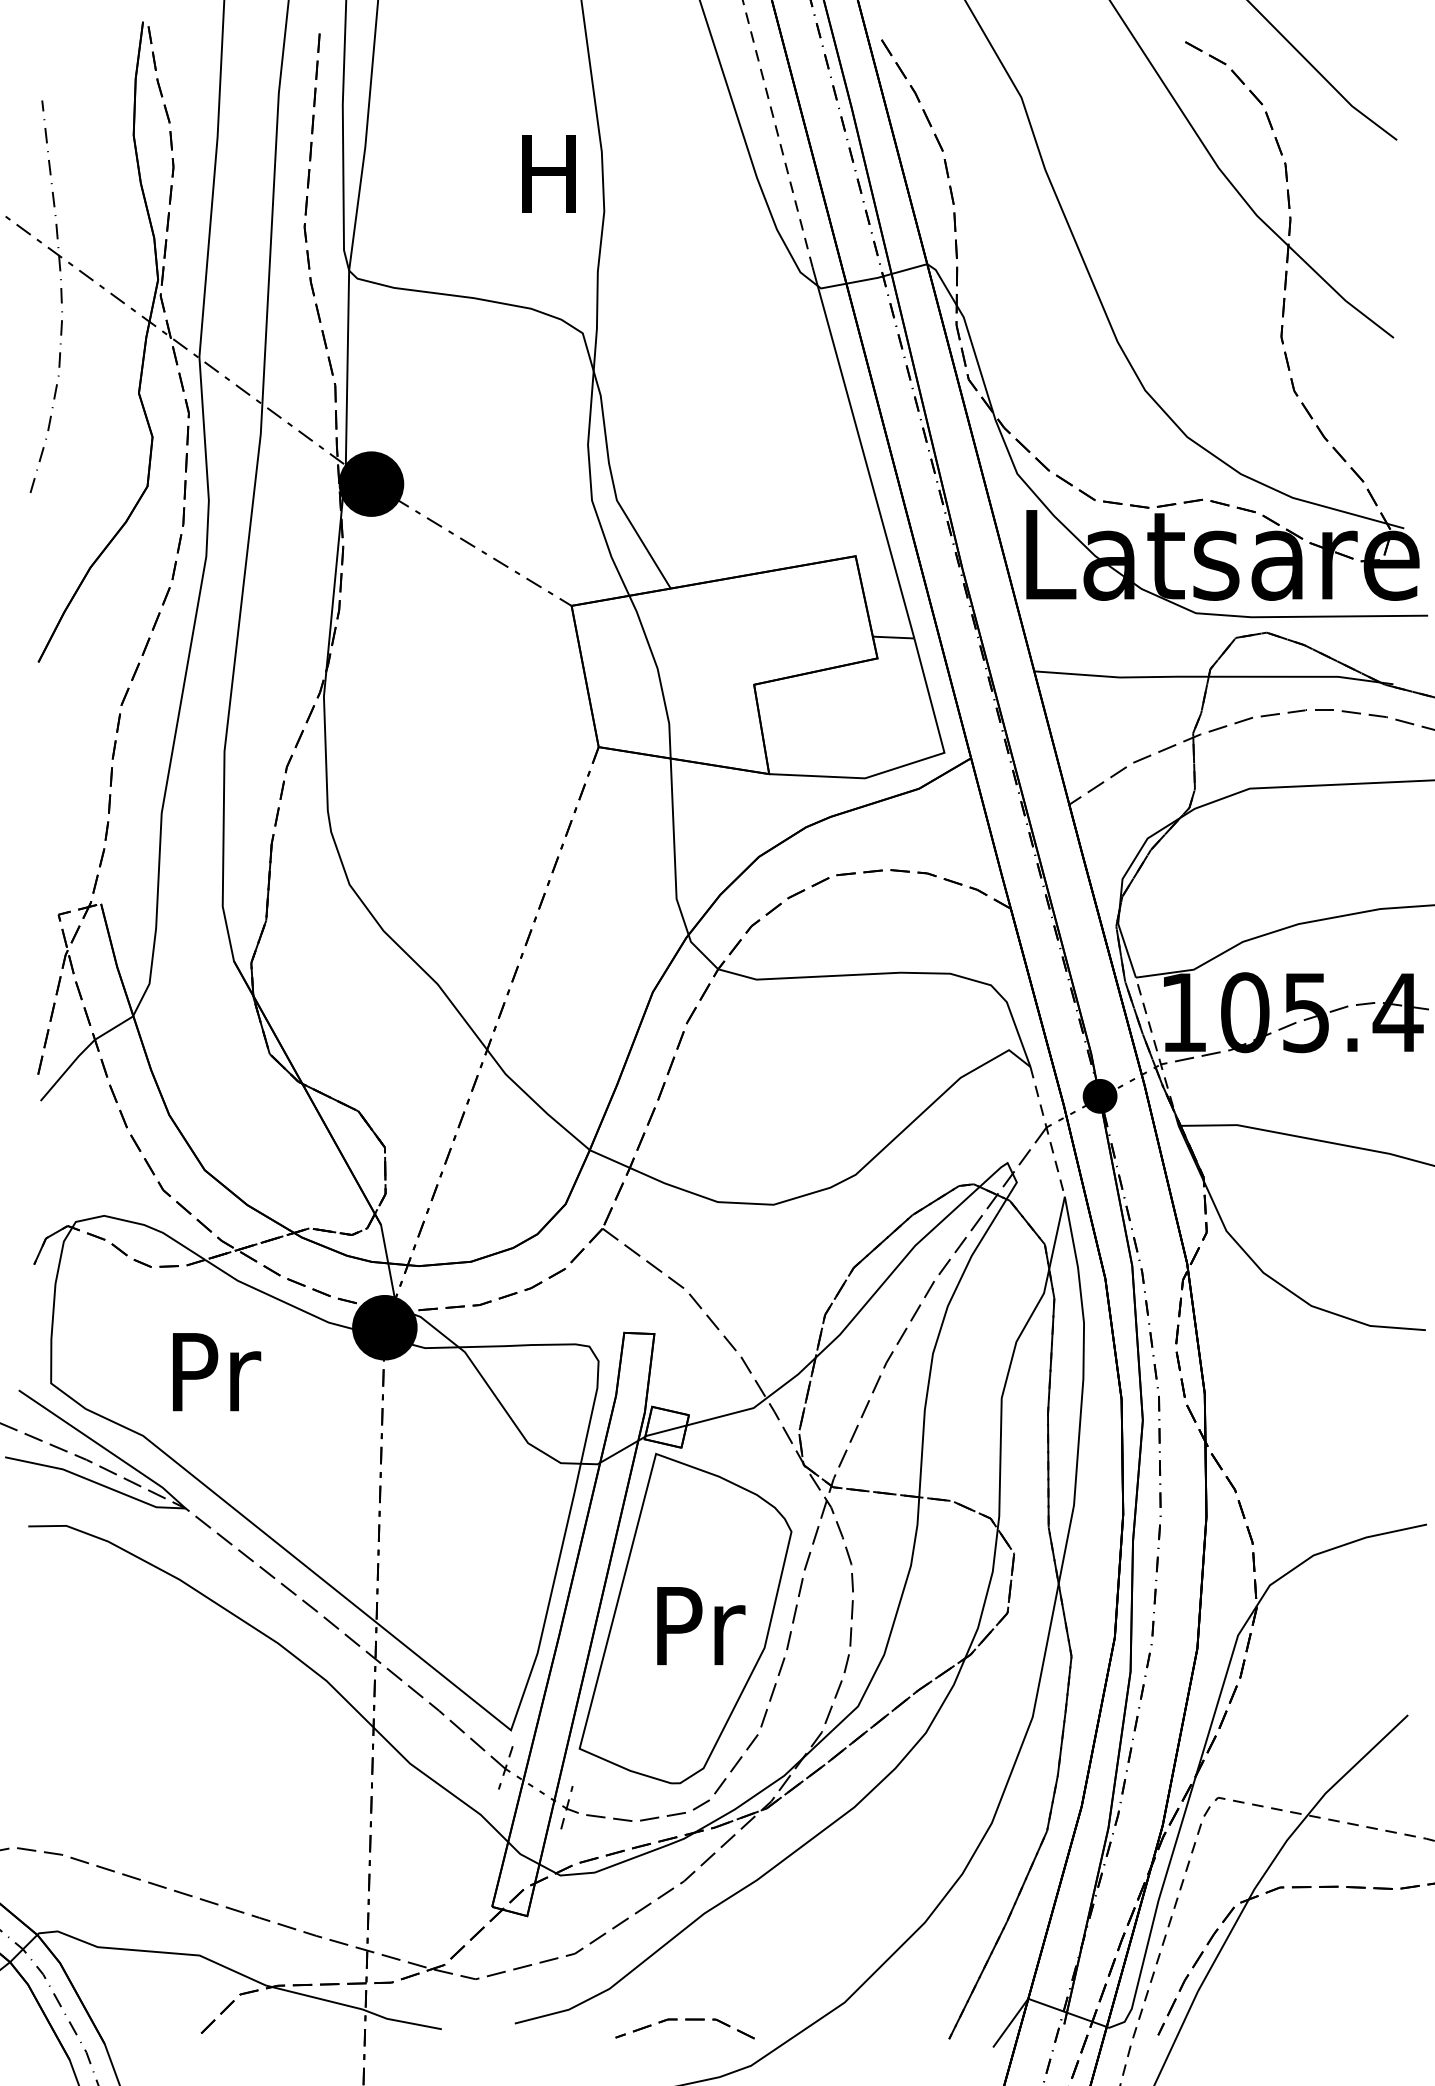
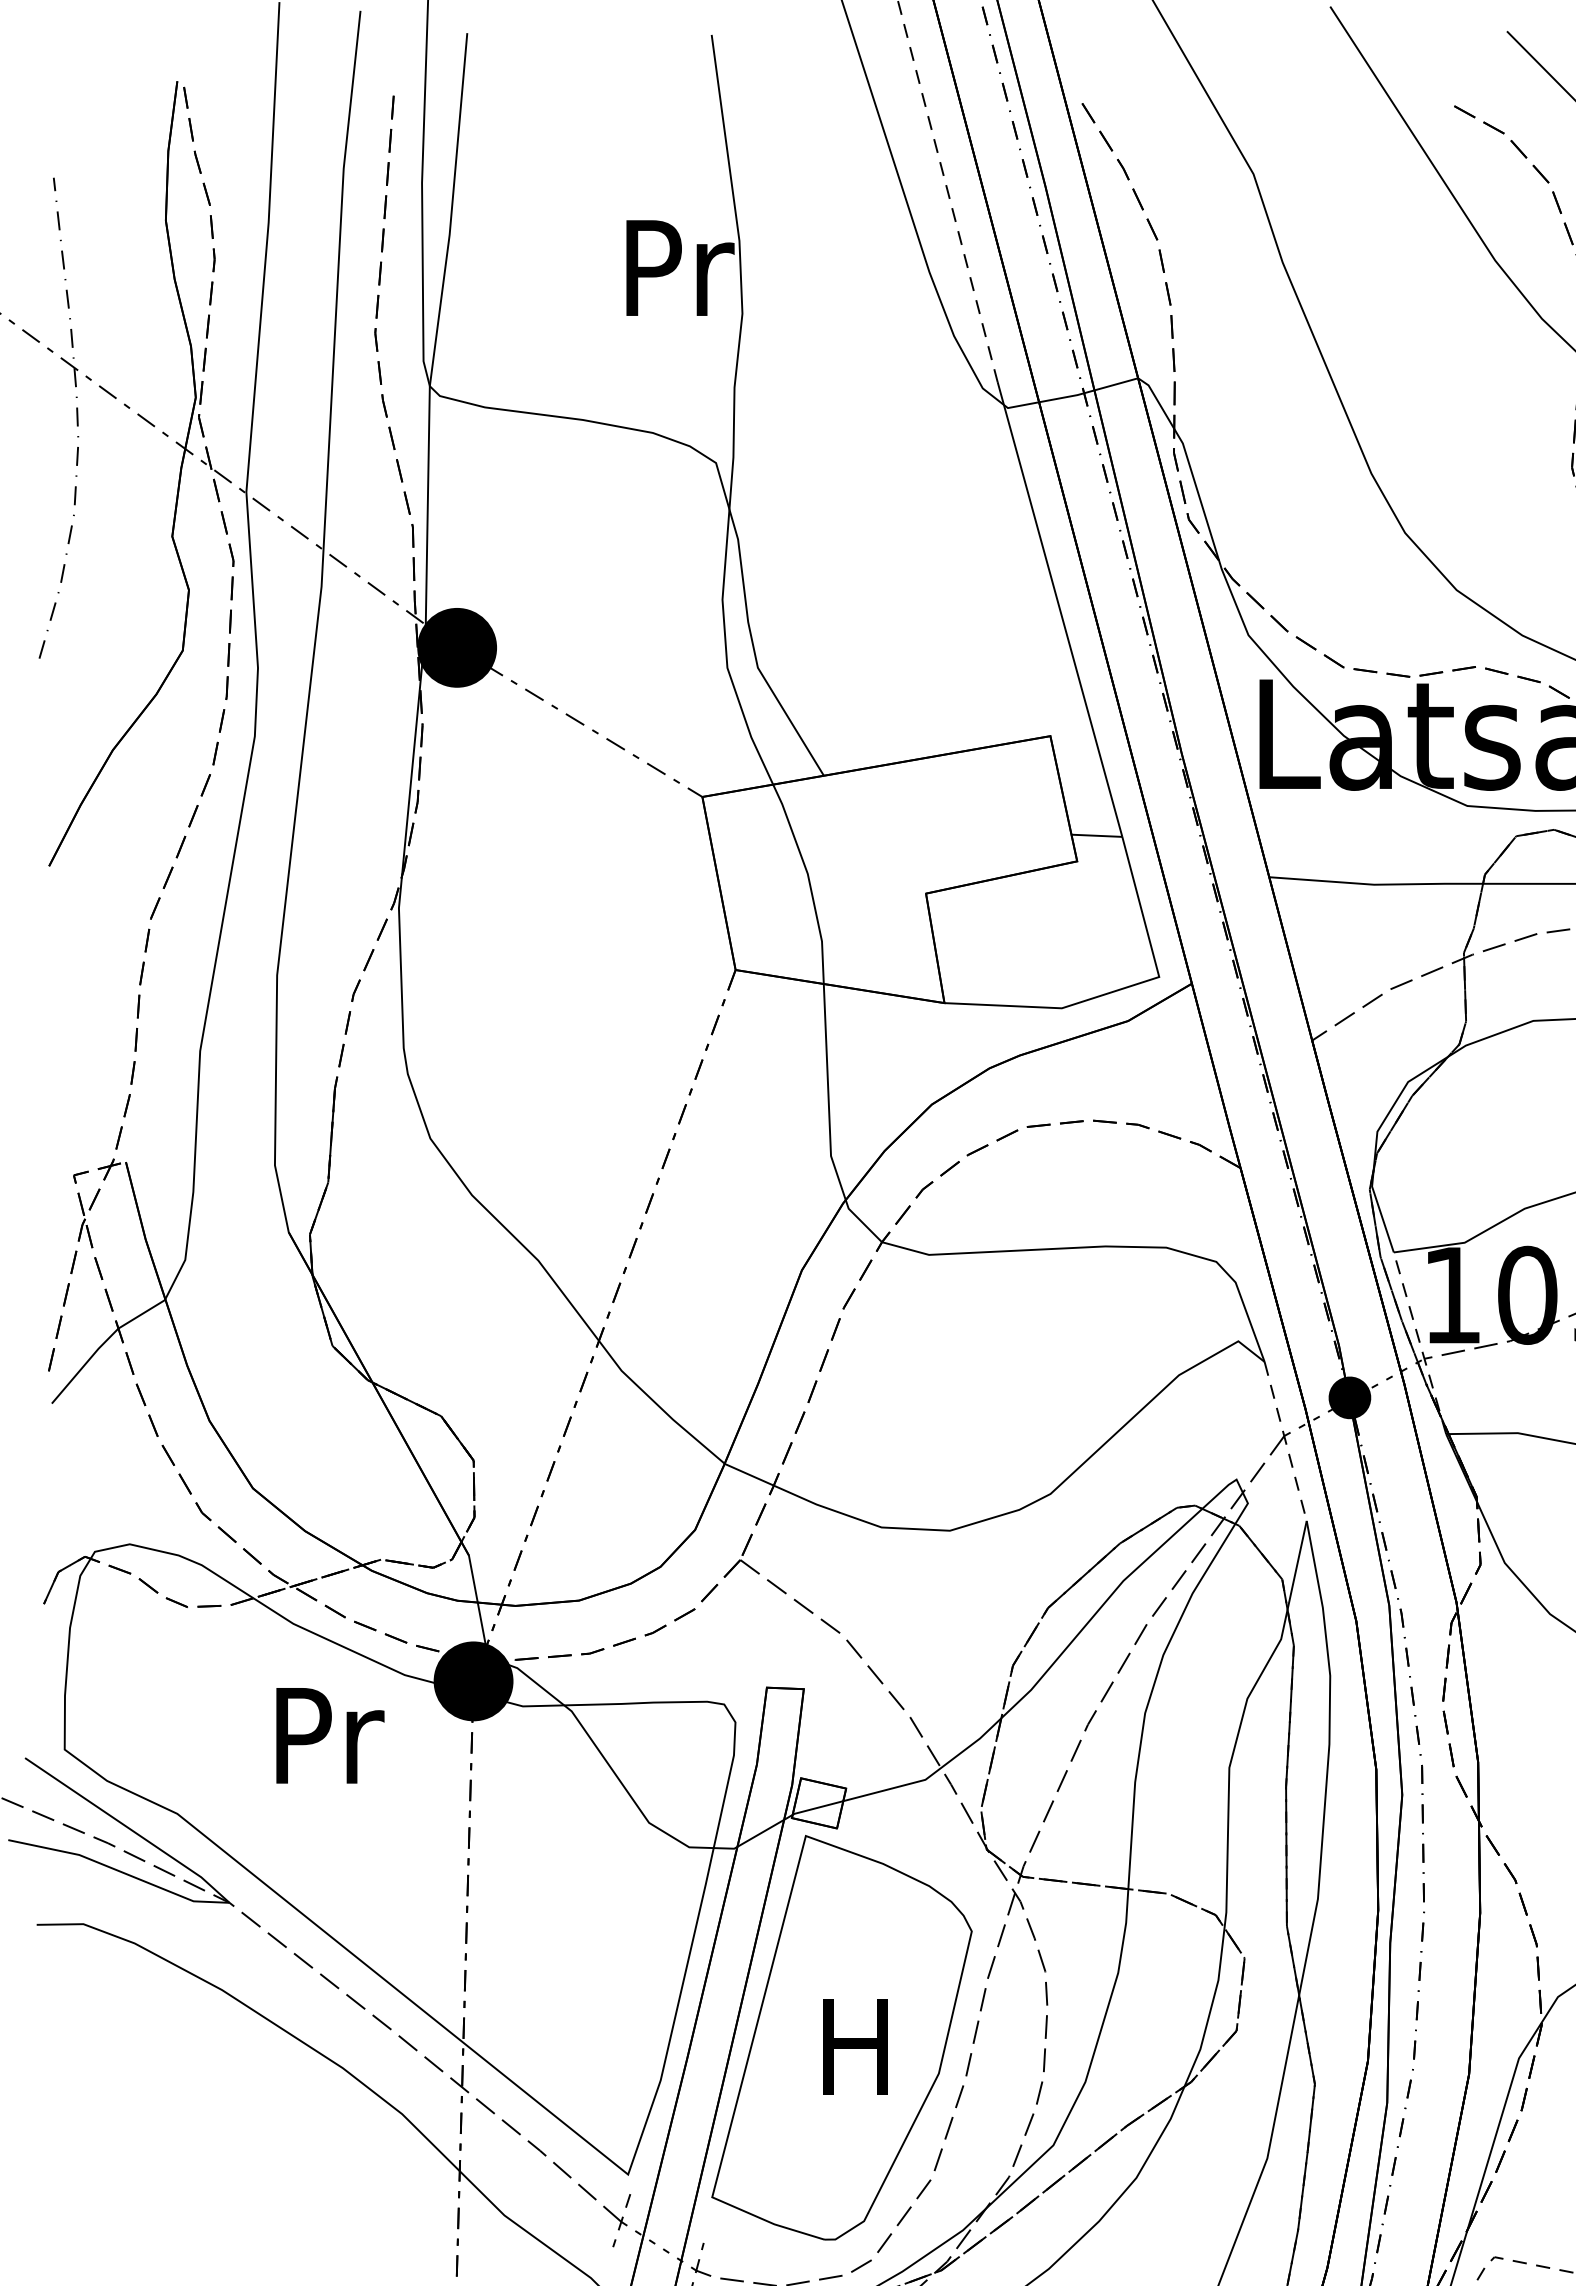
text: (553, 174) -> (680, 268), H -> Pr
text: (217, 1372) -> (331, 1736), moved
text: (701, 1626) -> (861, 2047), Pr -> H

